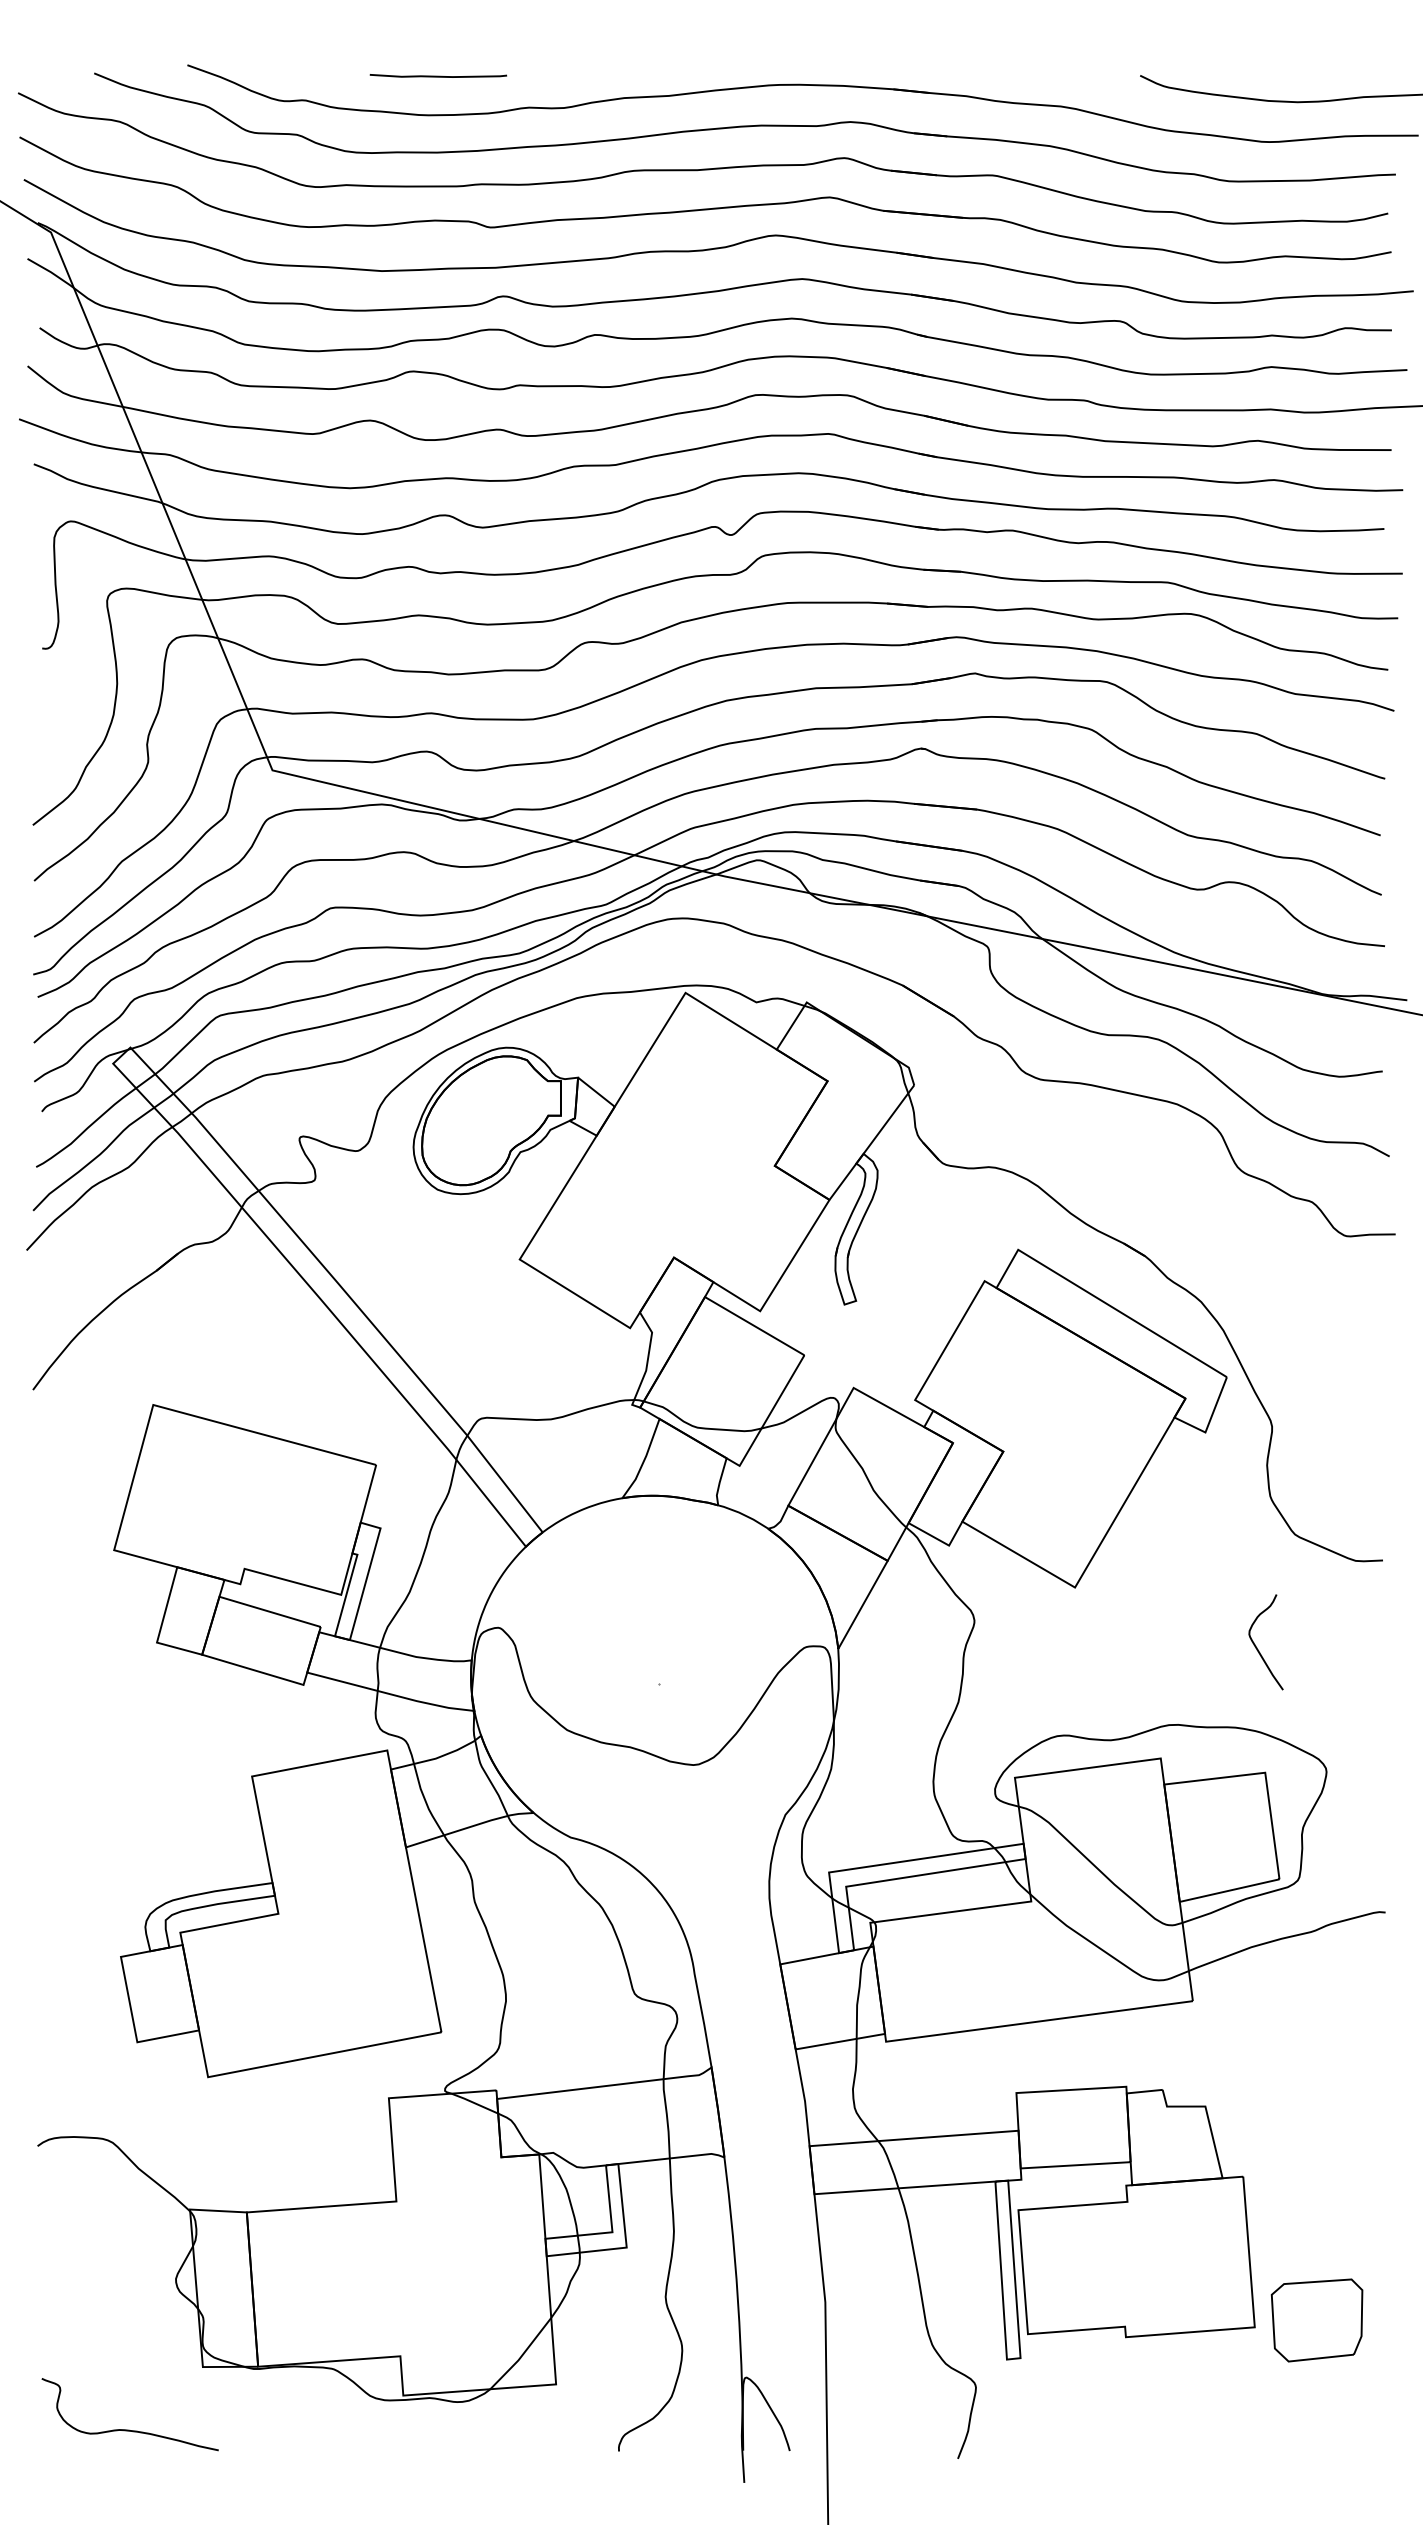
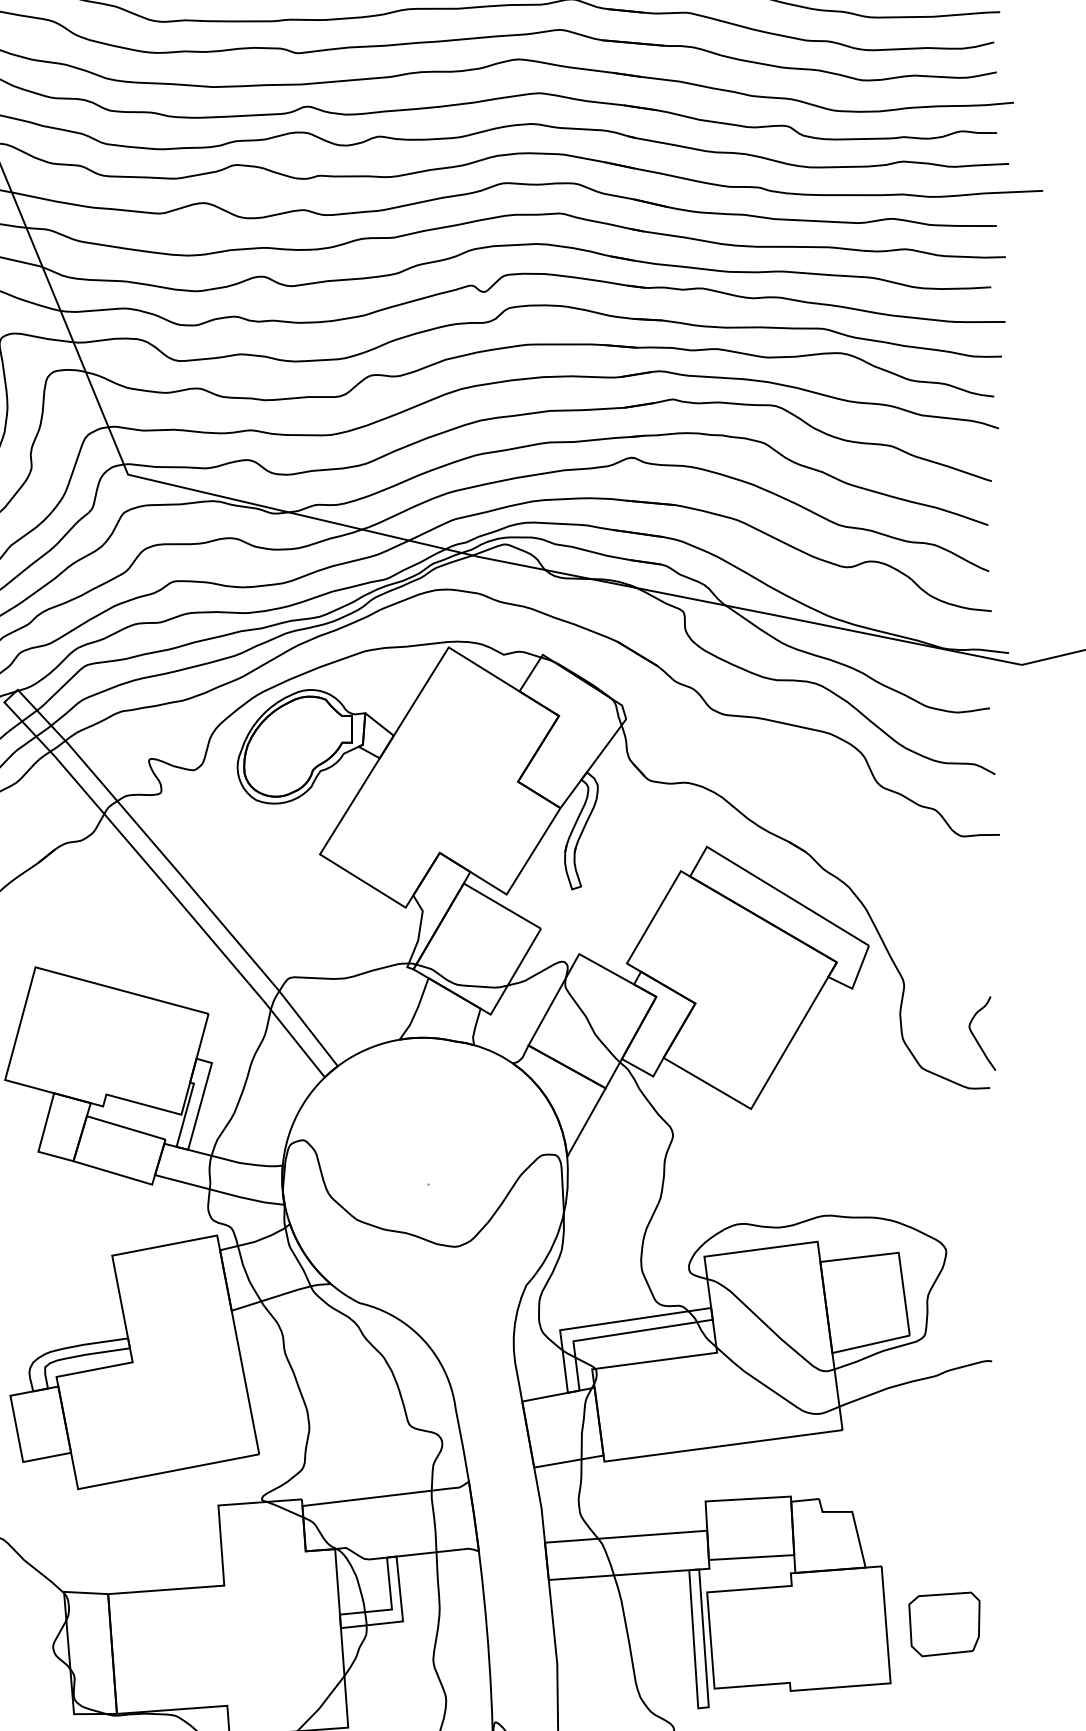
curve: (1257, 1647) -> (975, 1037), moved
part: (1316, 2320) -> (943, 1624), moved

